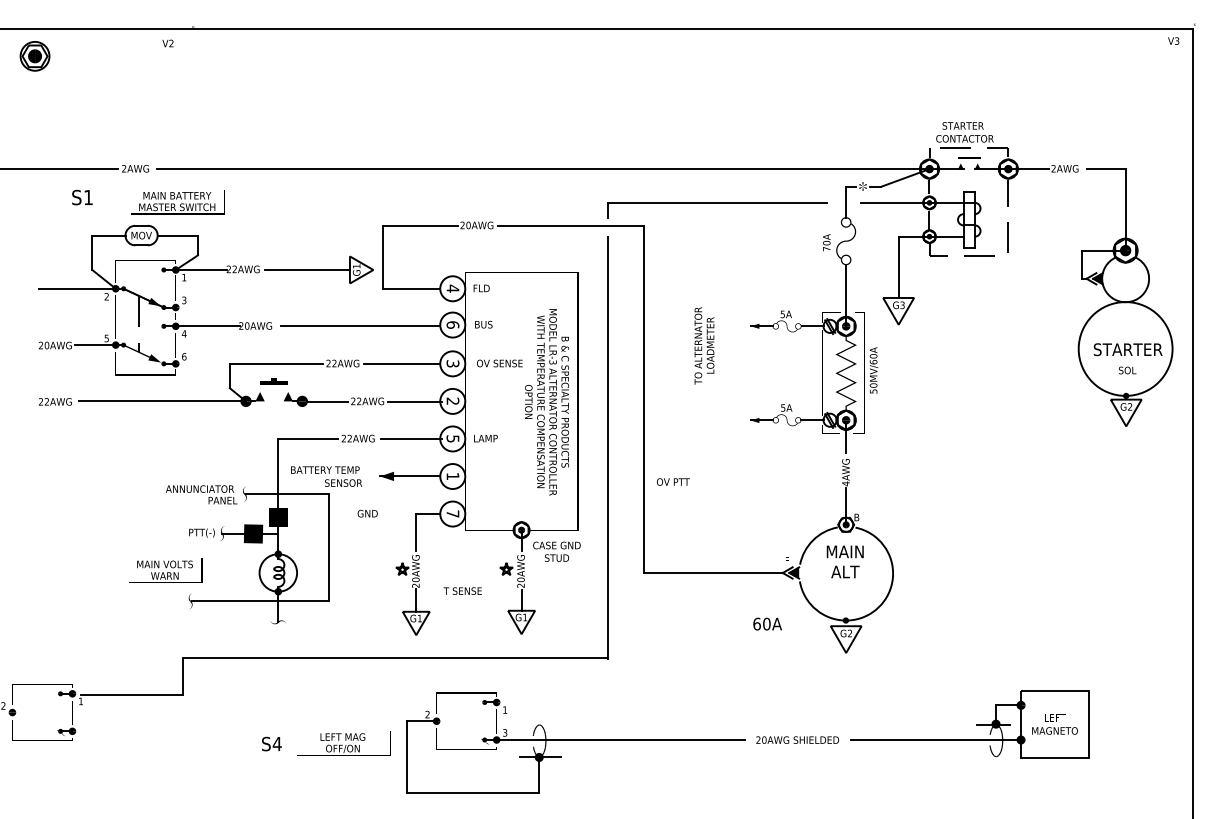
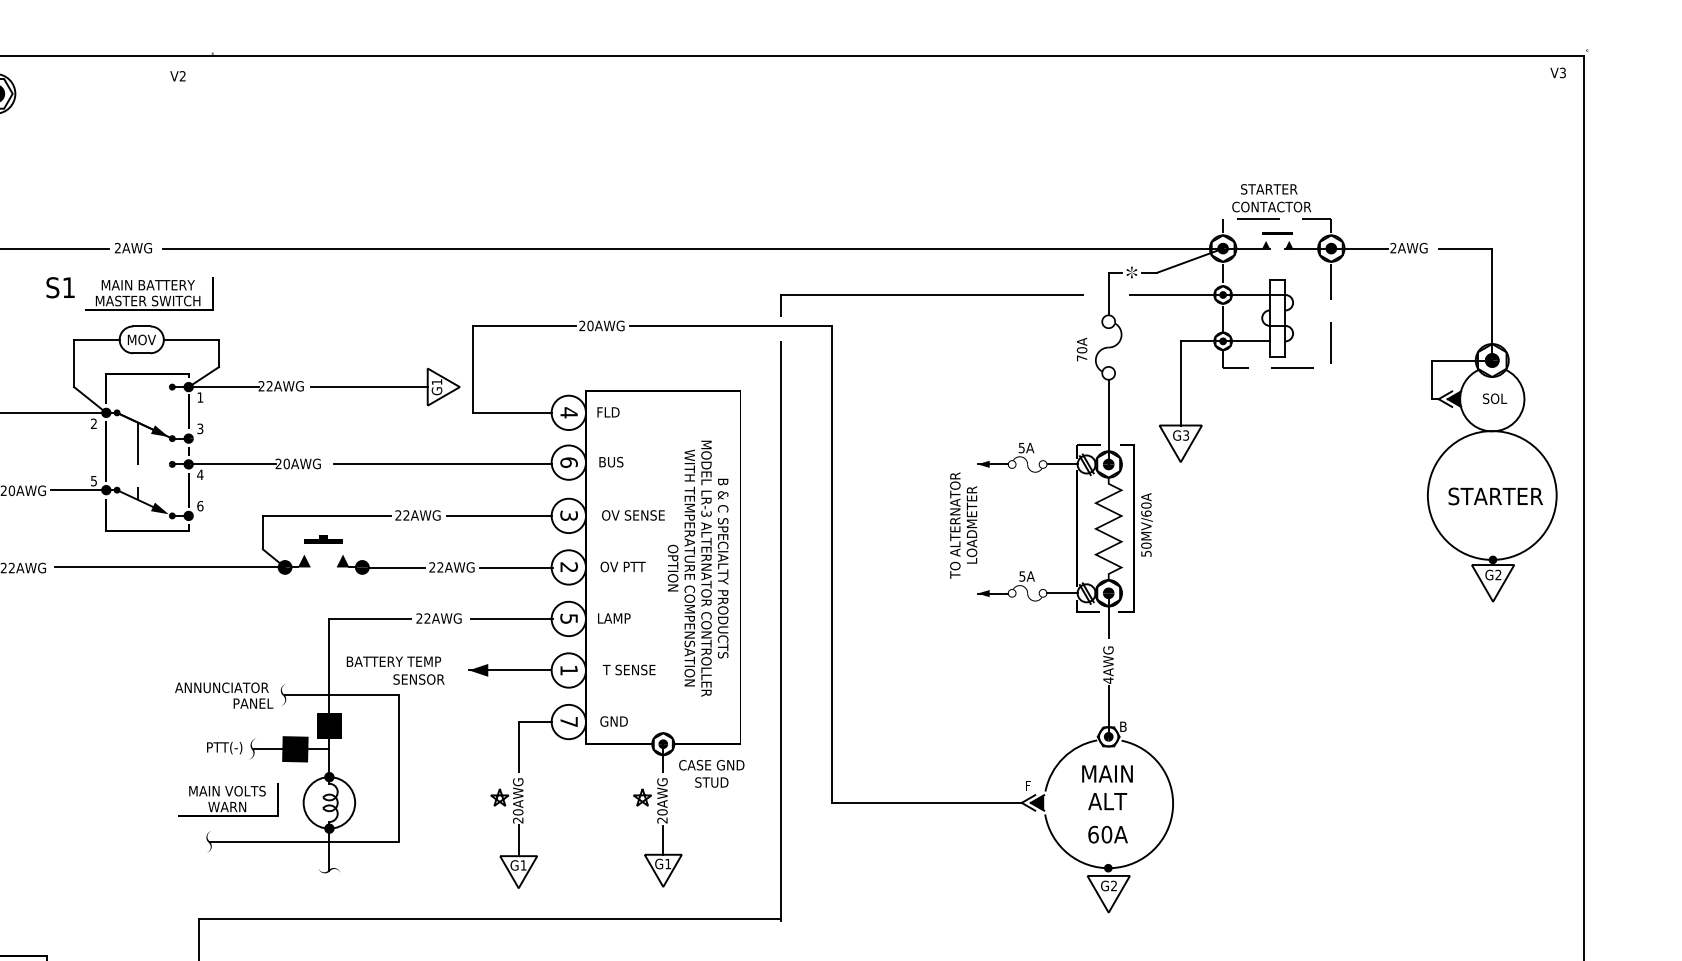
text: (177, 202) -> (148, 294), moved
text: (704, 345) -> (963, 525), moved
text: (1127, 370) -> (1494, 398), moved
text: (673, 481) -> (623, 566), moved
text: (367, 513) -> (613, 721), moved
text: (165, 570) -> (228, 799), moved
text: (462, 590) -> (628, 669), moved
text: (767, 623) -> (1107, 833), moved

